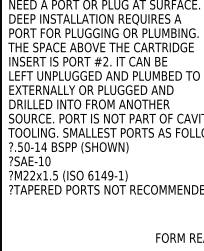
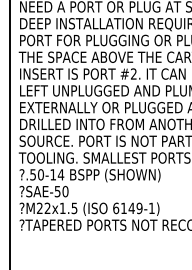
text: (40, 161) -> (56, 191), ^ISAE-10 -> ^ISAE-50

